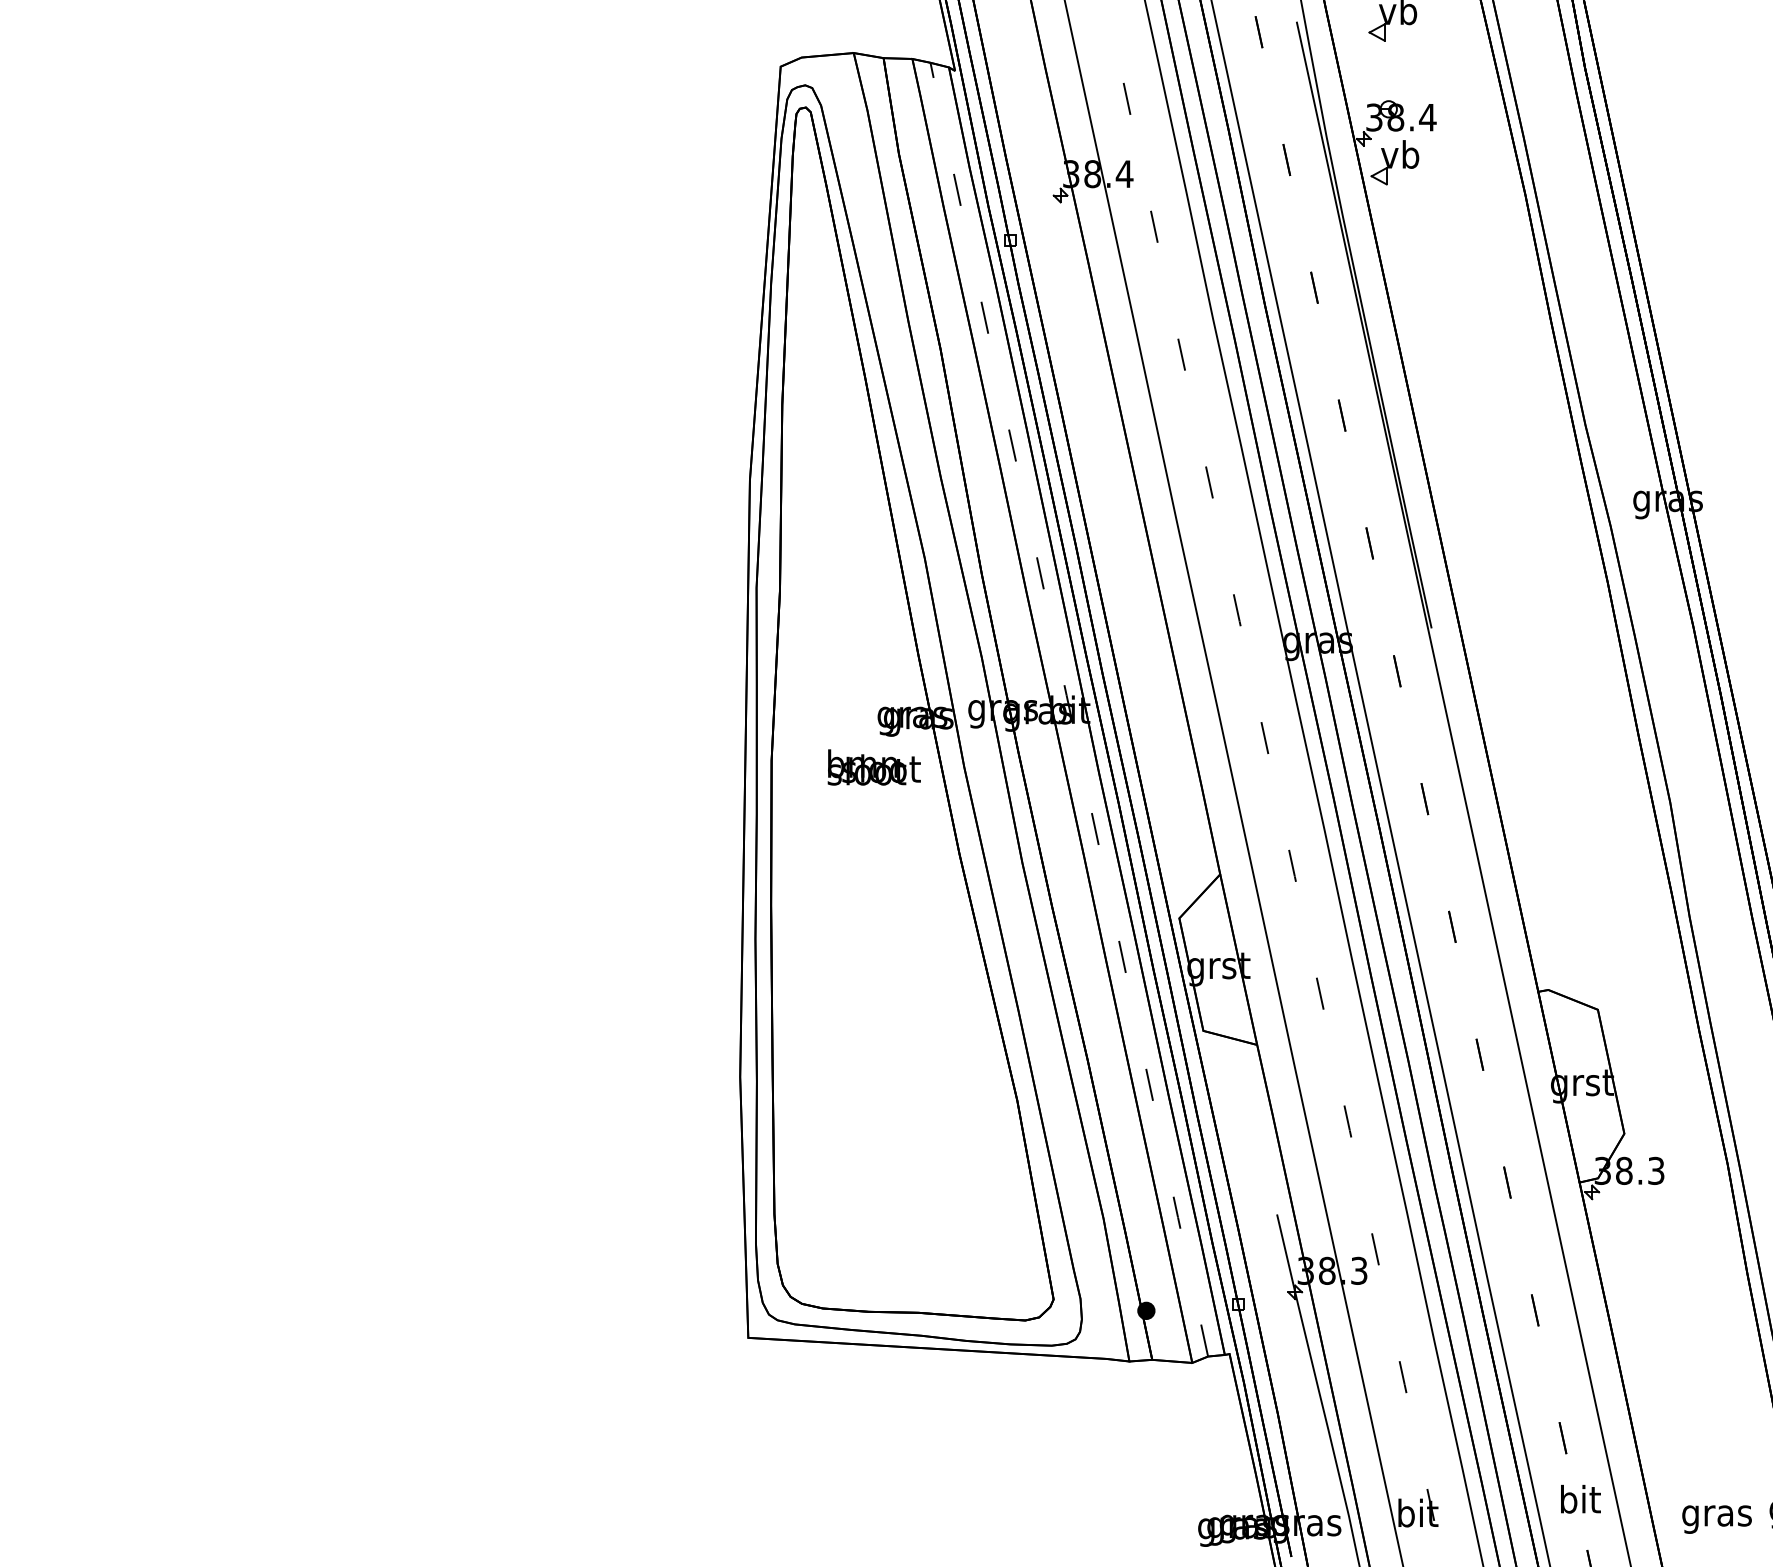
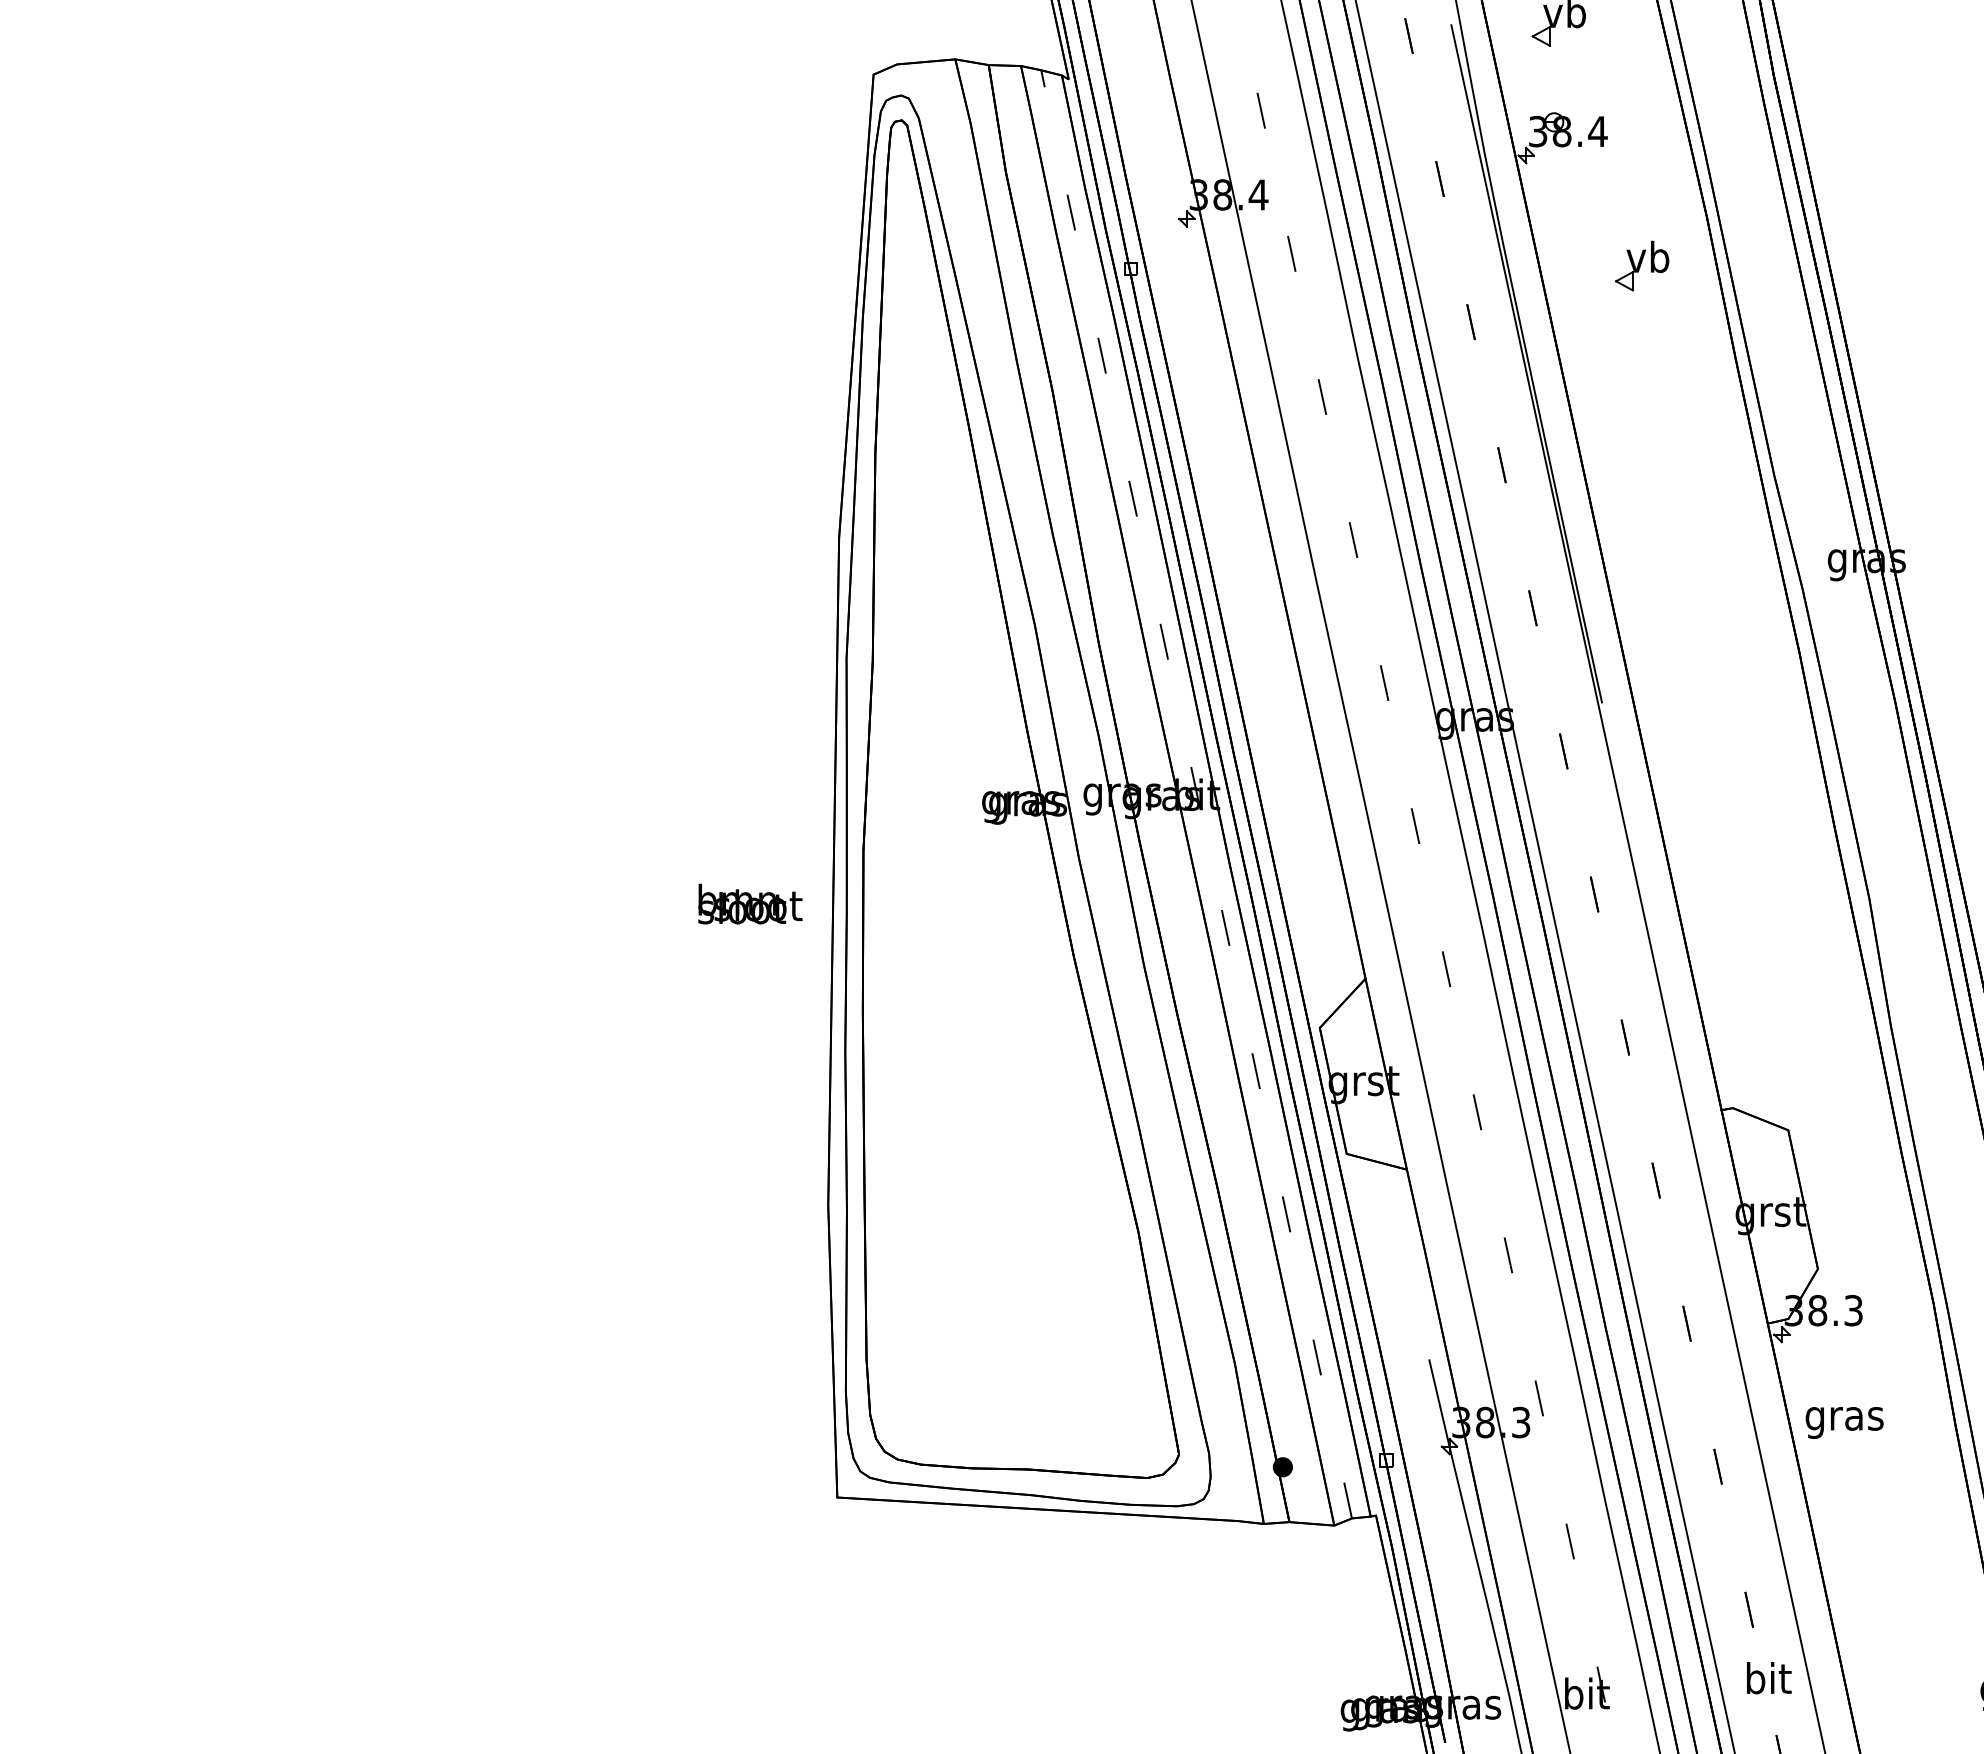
part: (1395, 162) -> (1642, 265), moved
text: (874, 766) -> (750, 903), moved
text: (1716, 1519) -> (1844, 1422), moved

